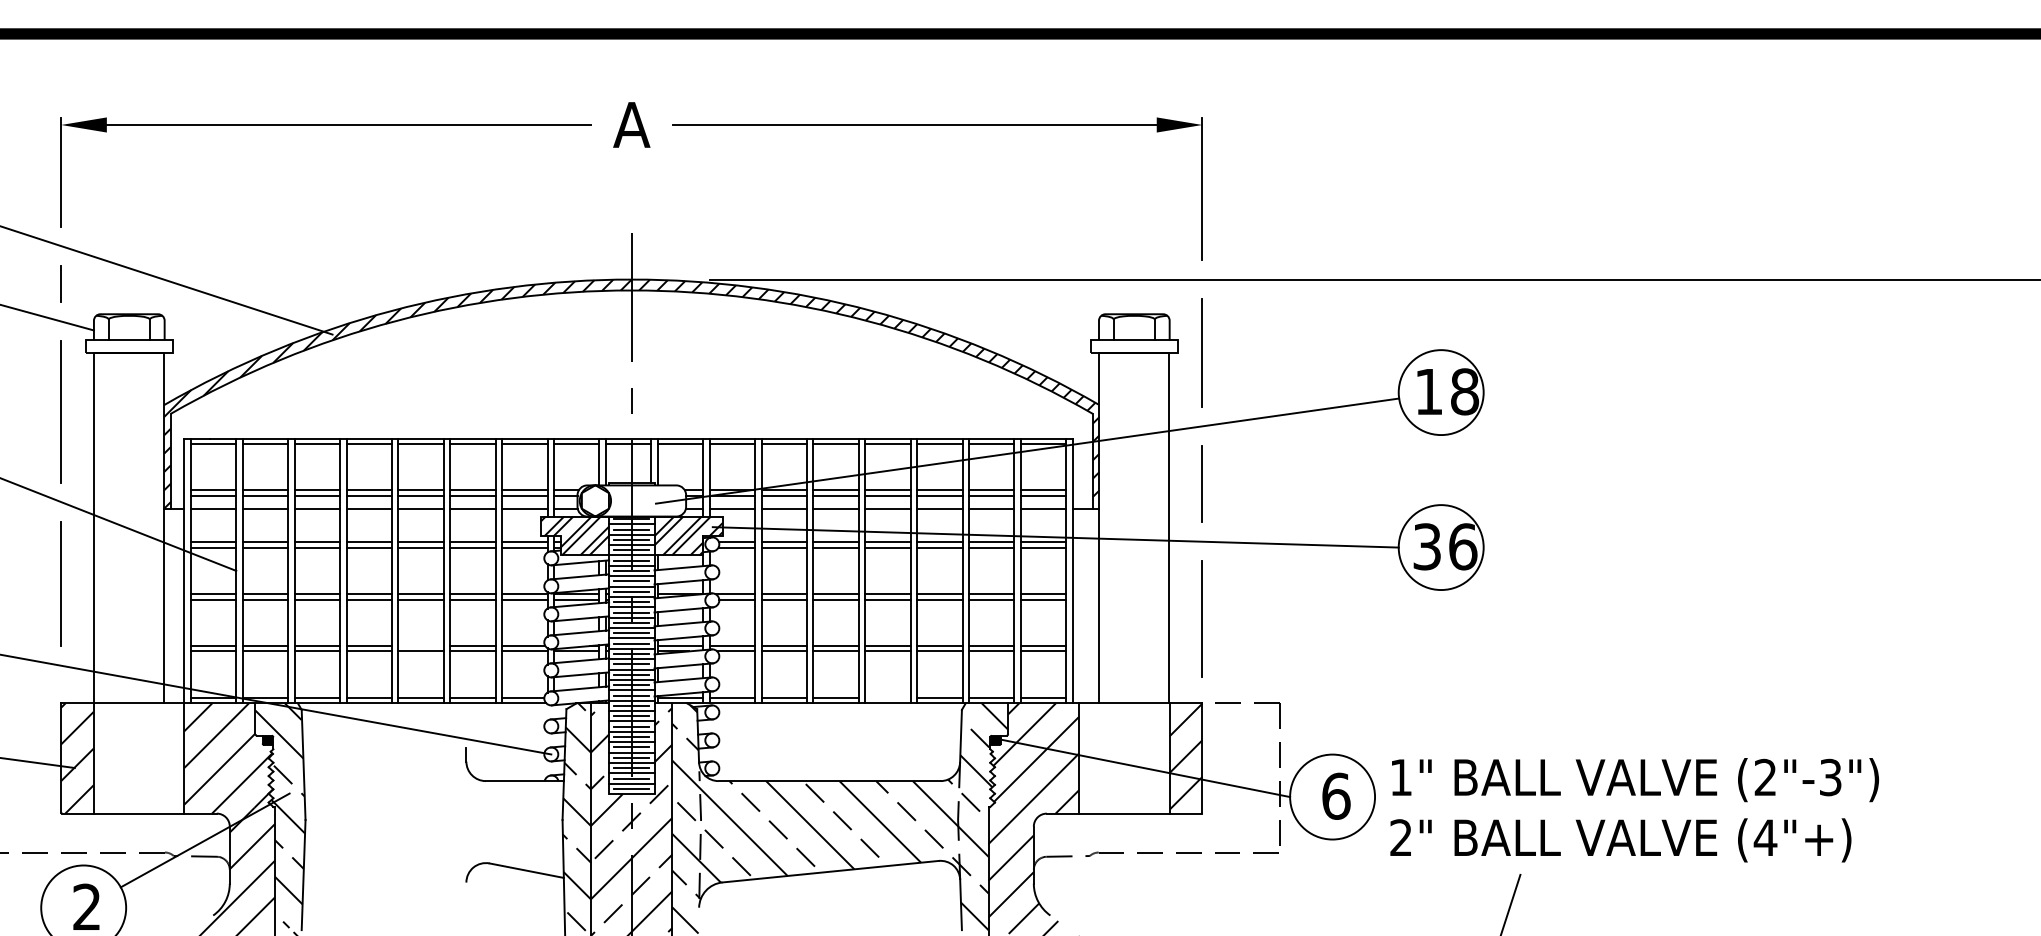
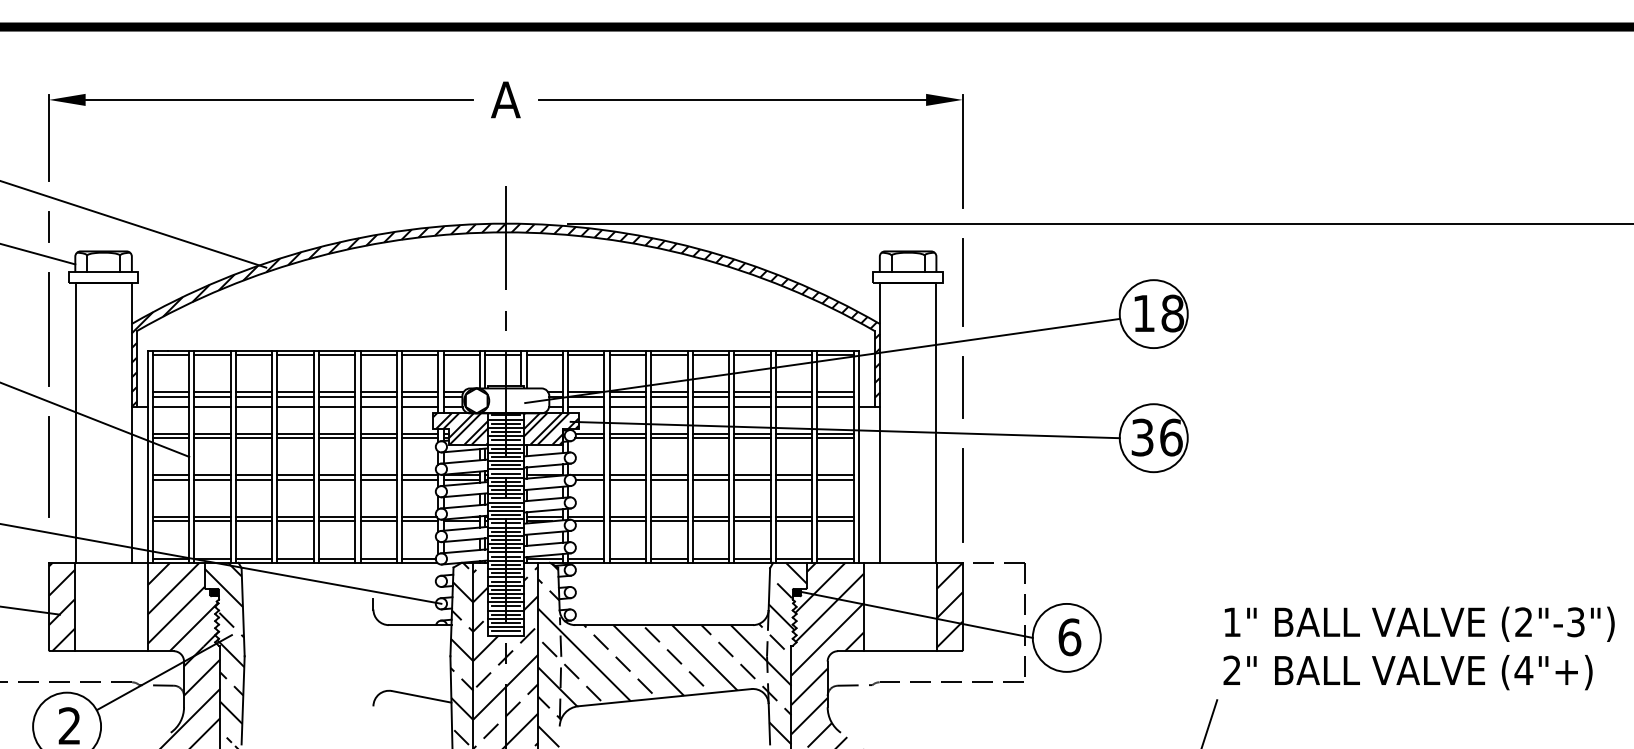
line: (420, 646) -> (336, 517), added
line: (887, 697) -> (710, 558), added
text: (1634, 810) -> (1418, 648), moved

